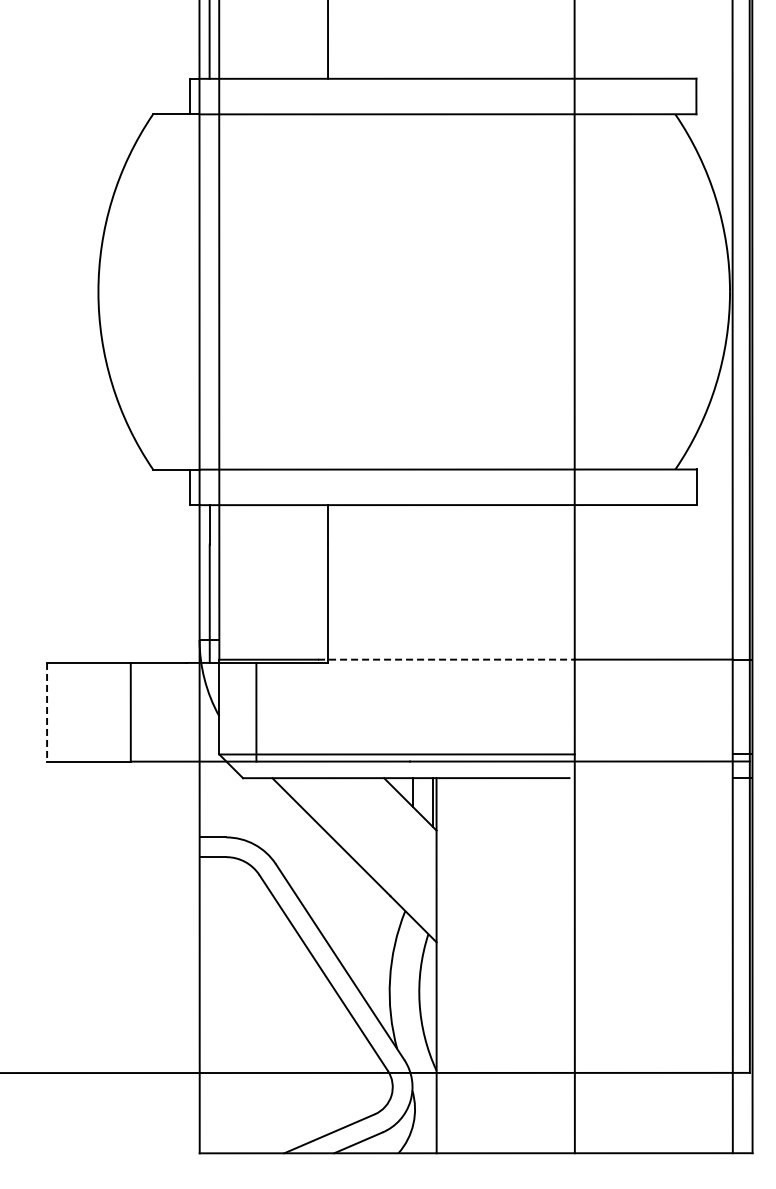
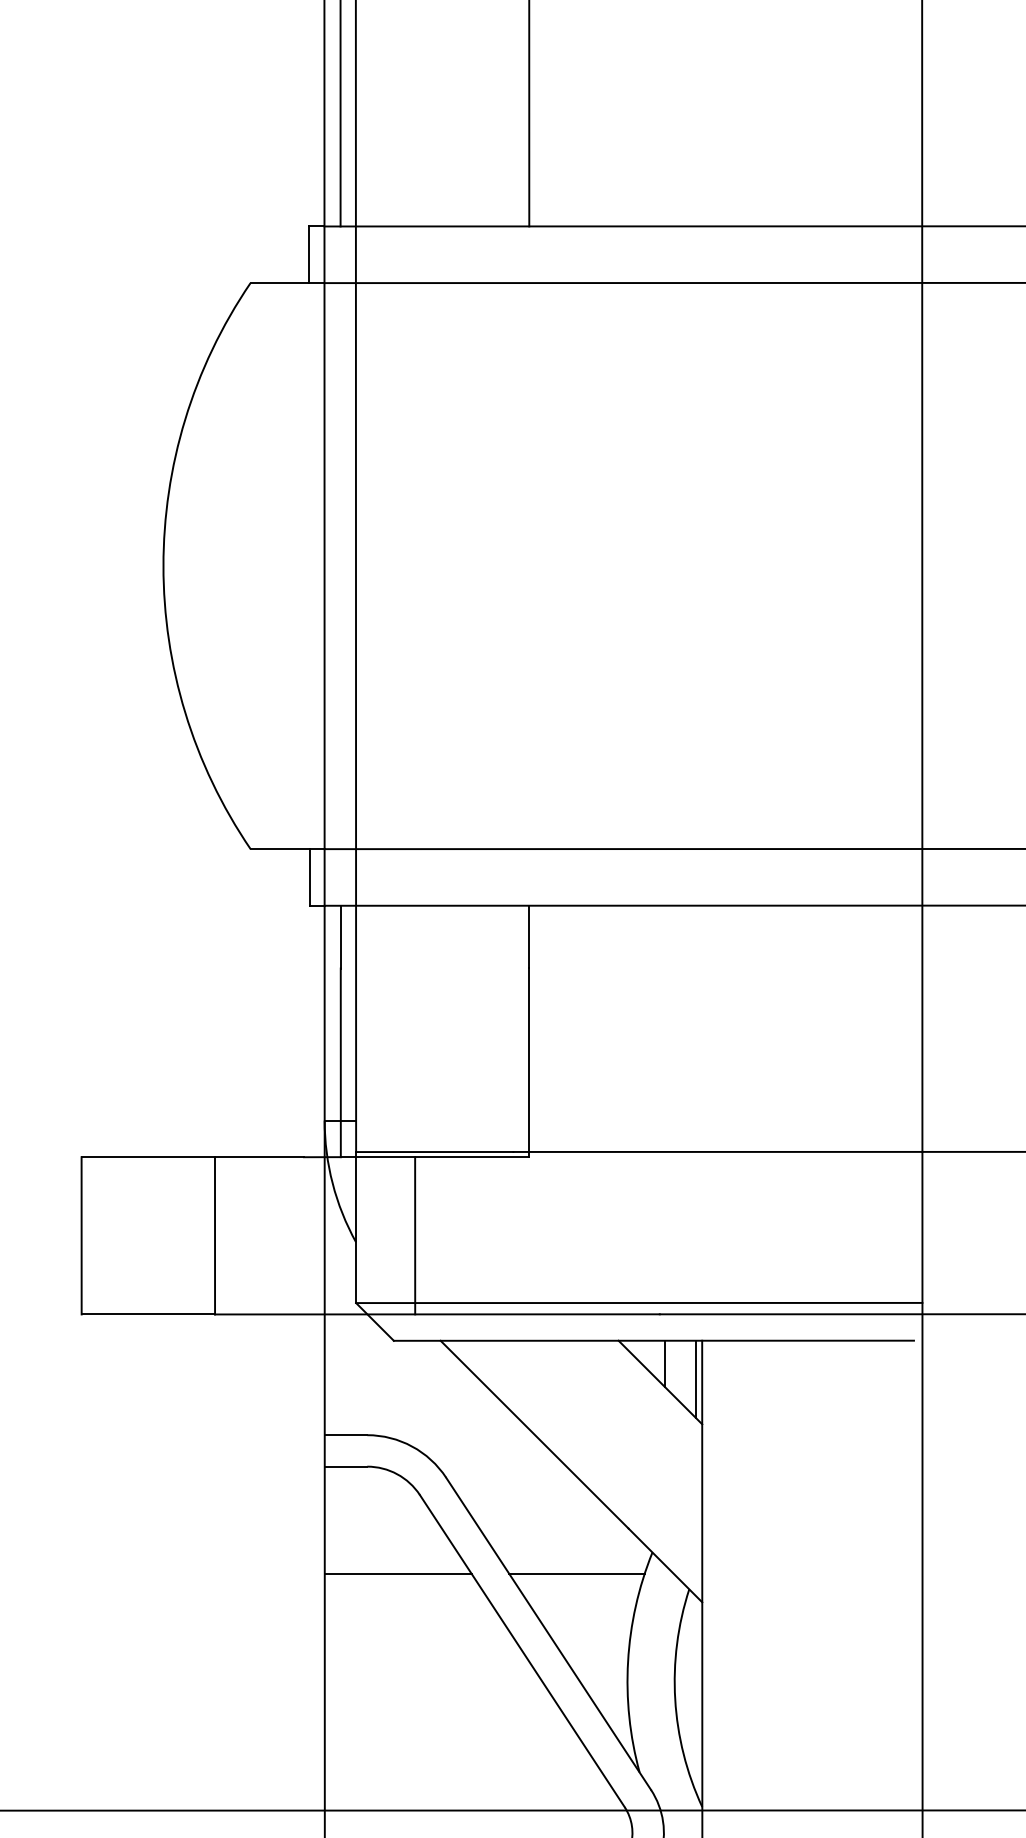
line: (446, 659) -> (718, 1151), dashed -> solid
line: (47, 712) -> (82, 1236), dashed -> solid
line: (245, 924) -> (397, 1573), added
line: (357, 924) -> (576, 1573), added

